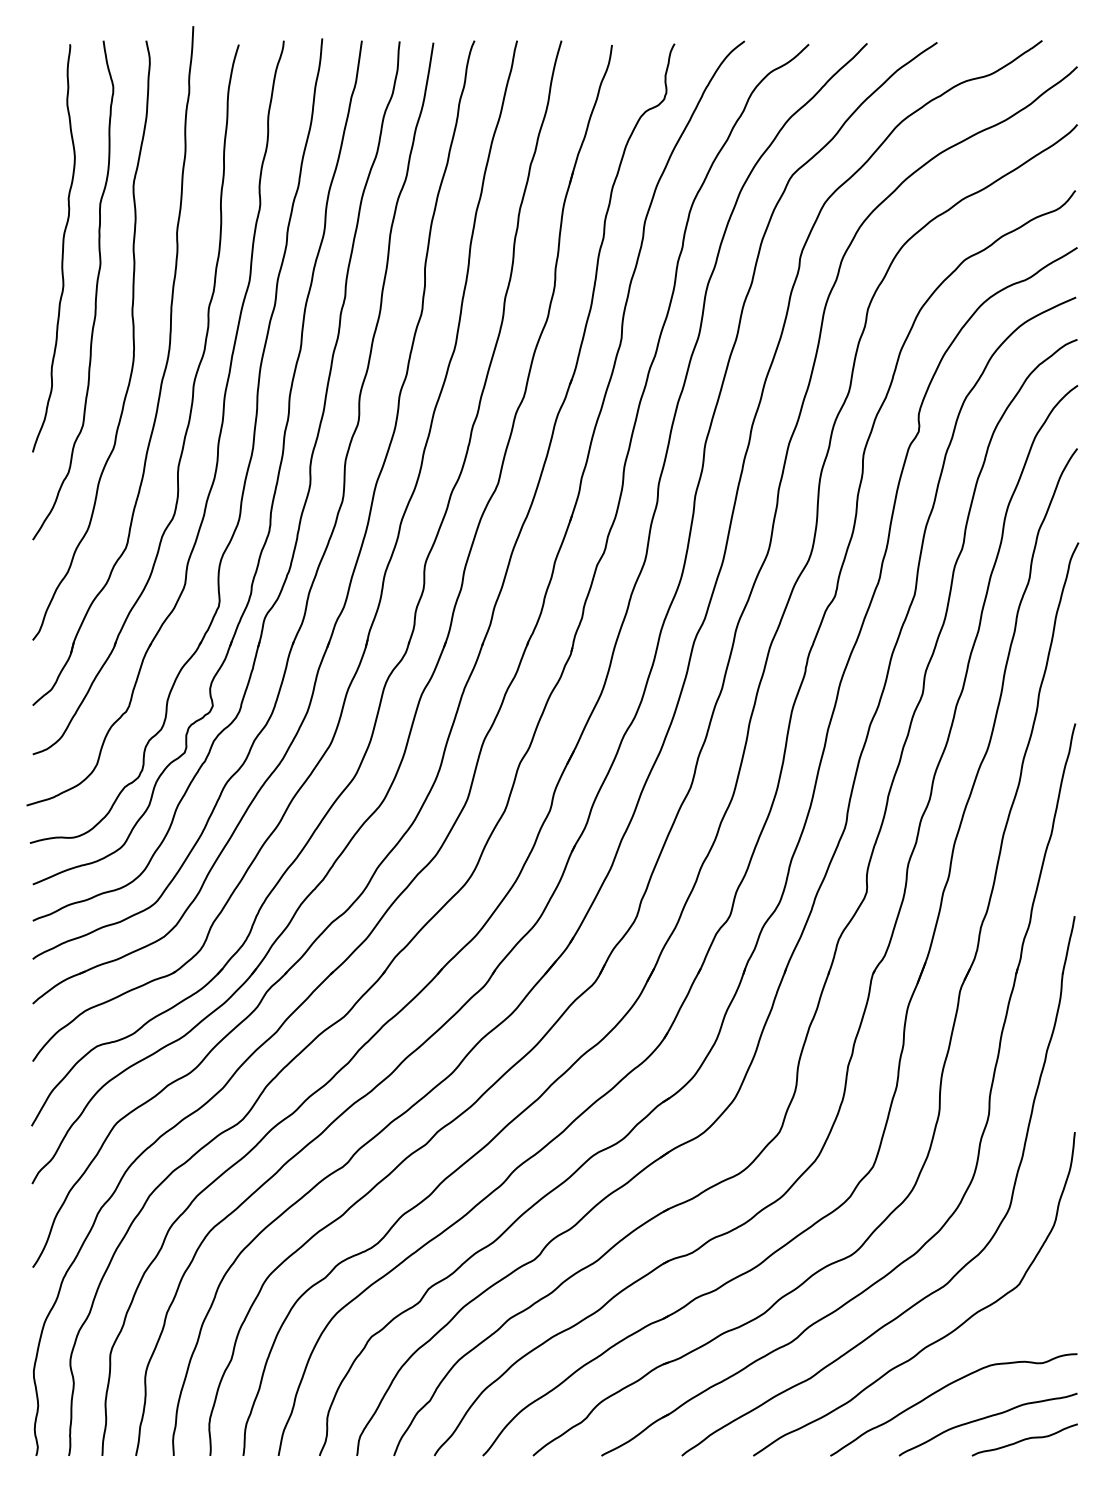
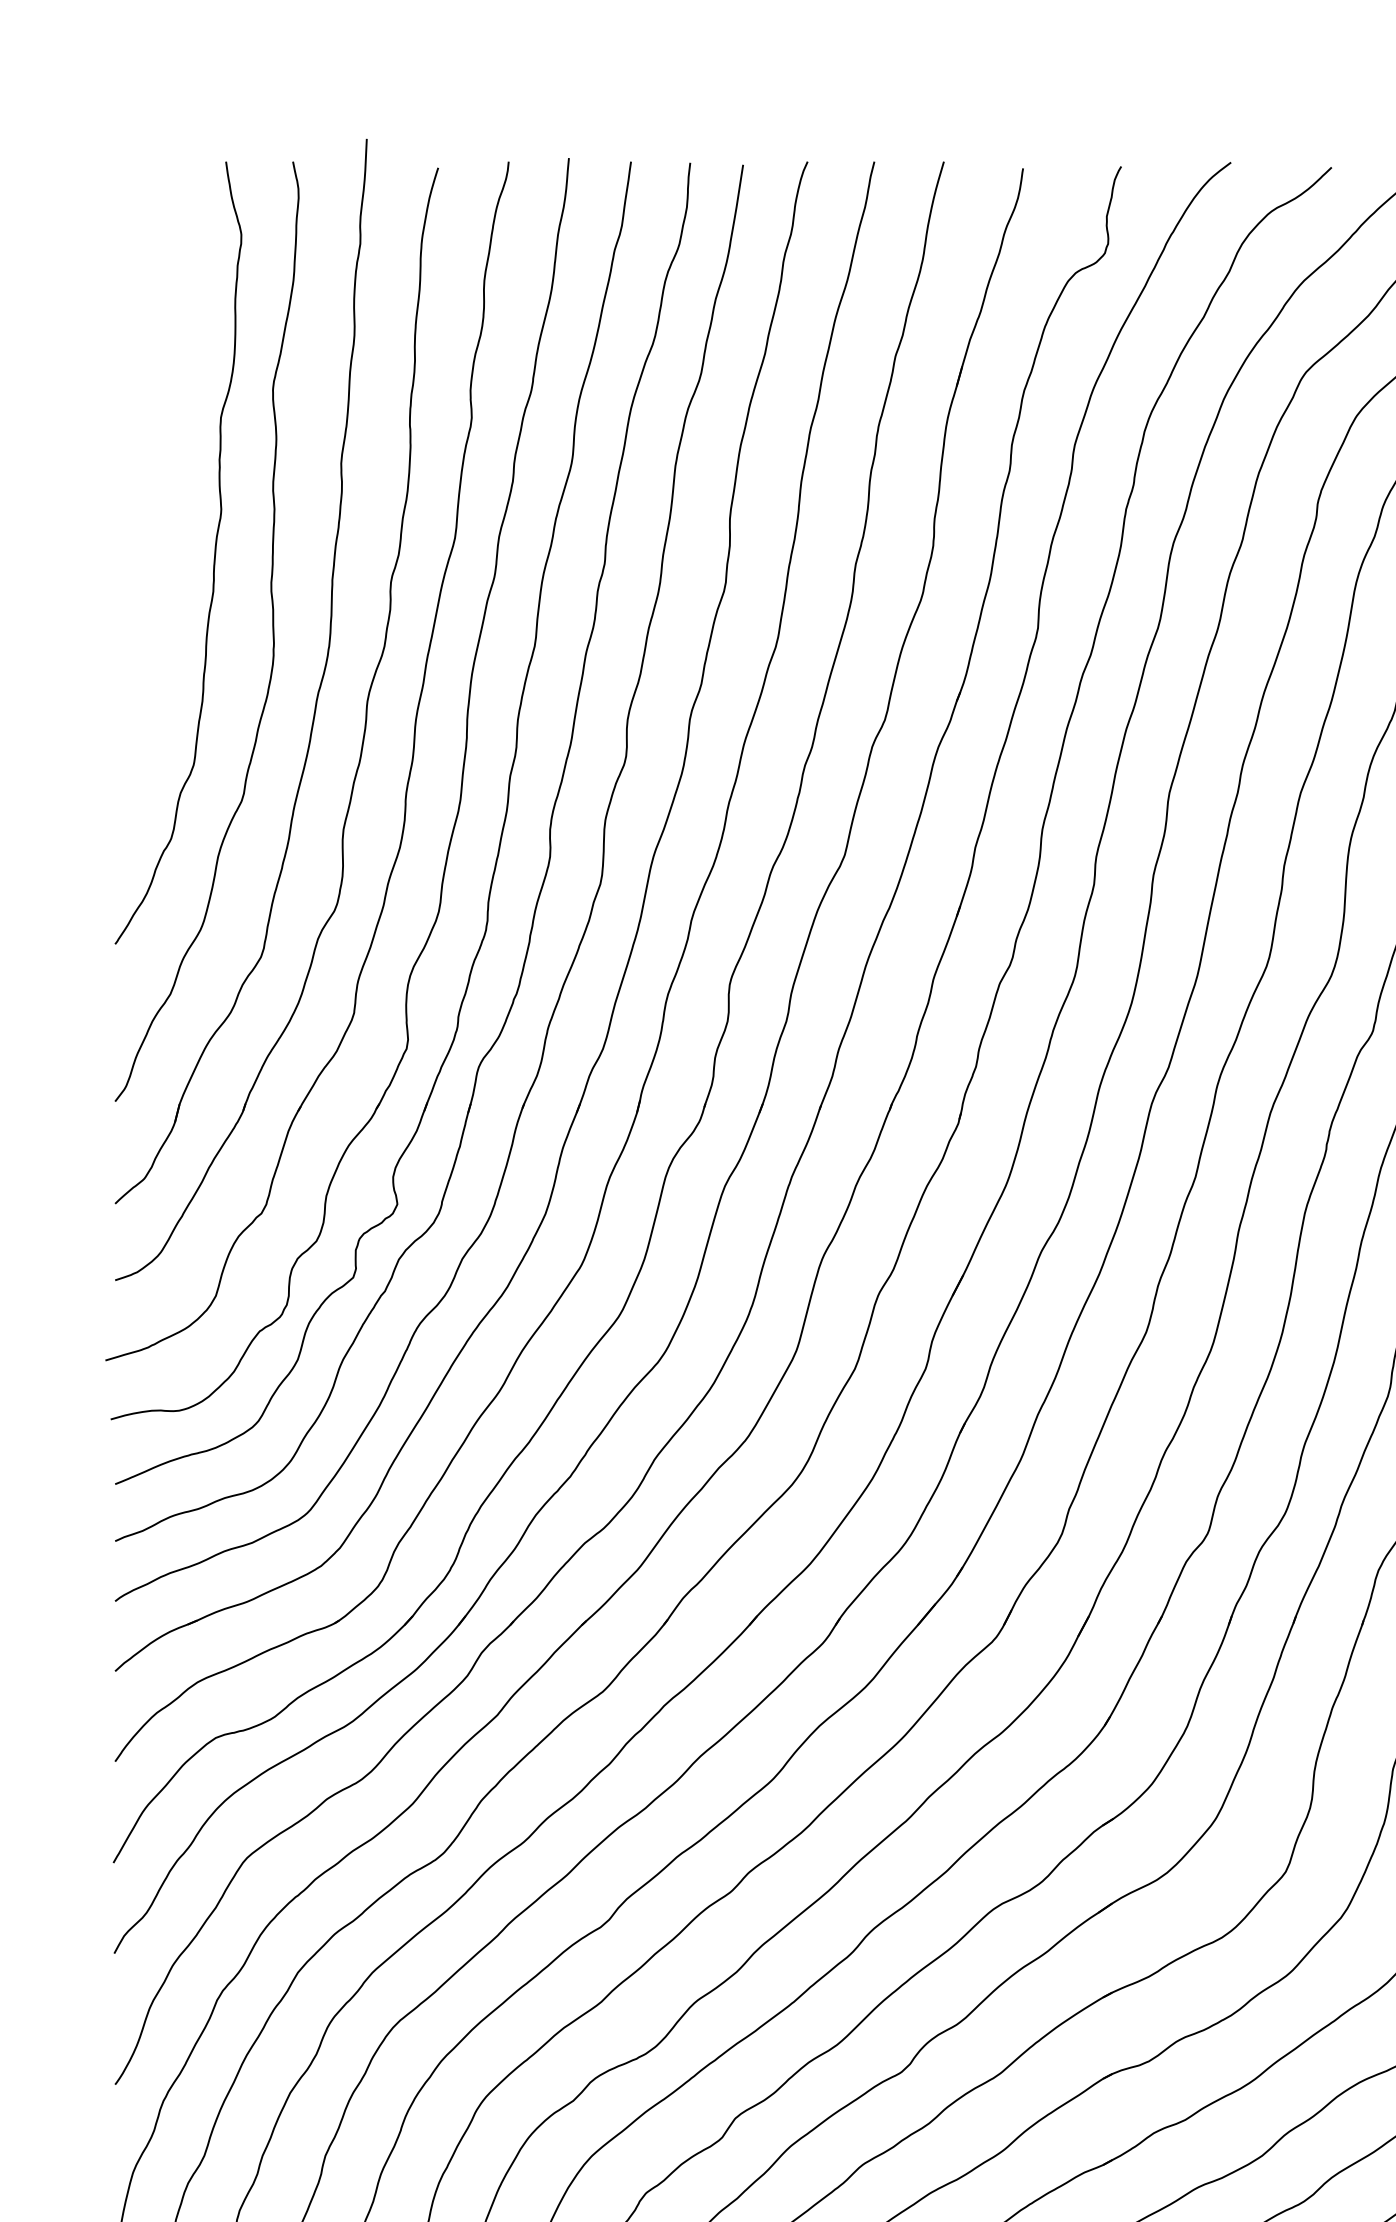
curve: (62, 248) -> (161, 487), removed

